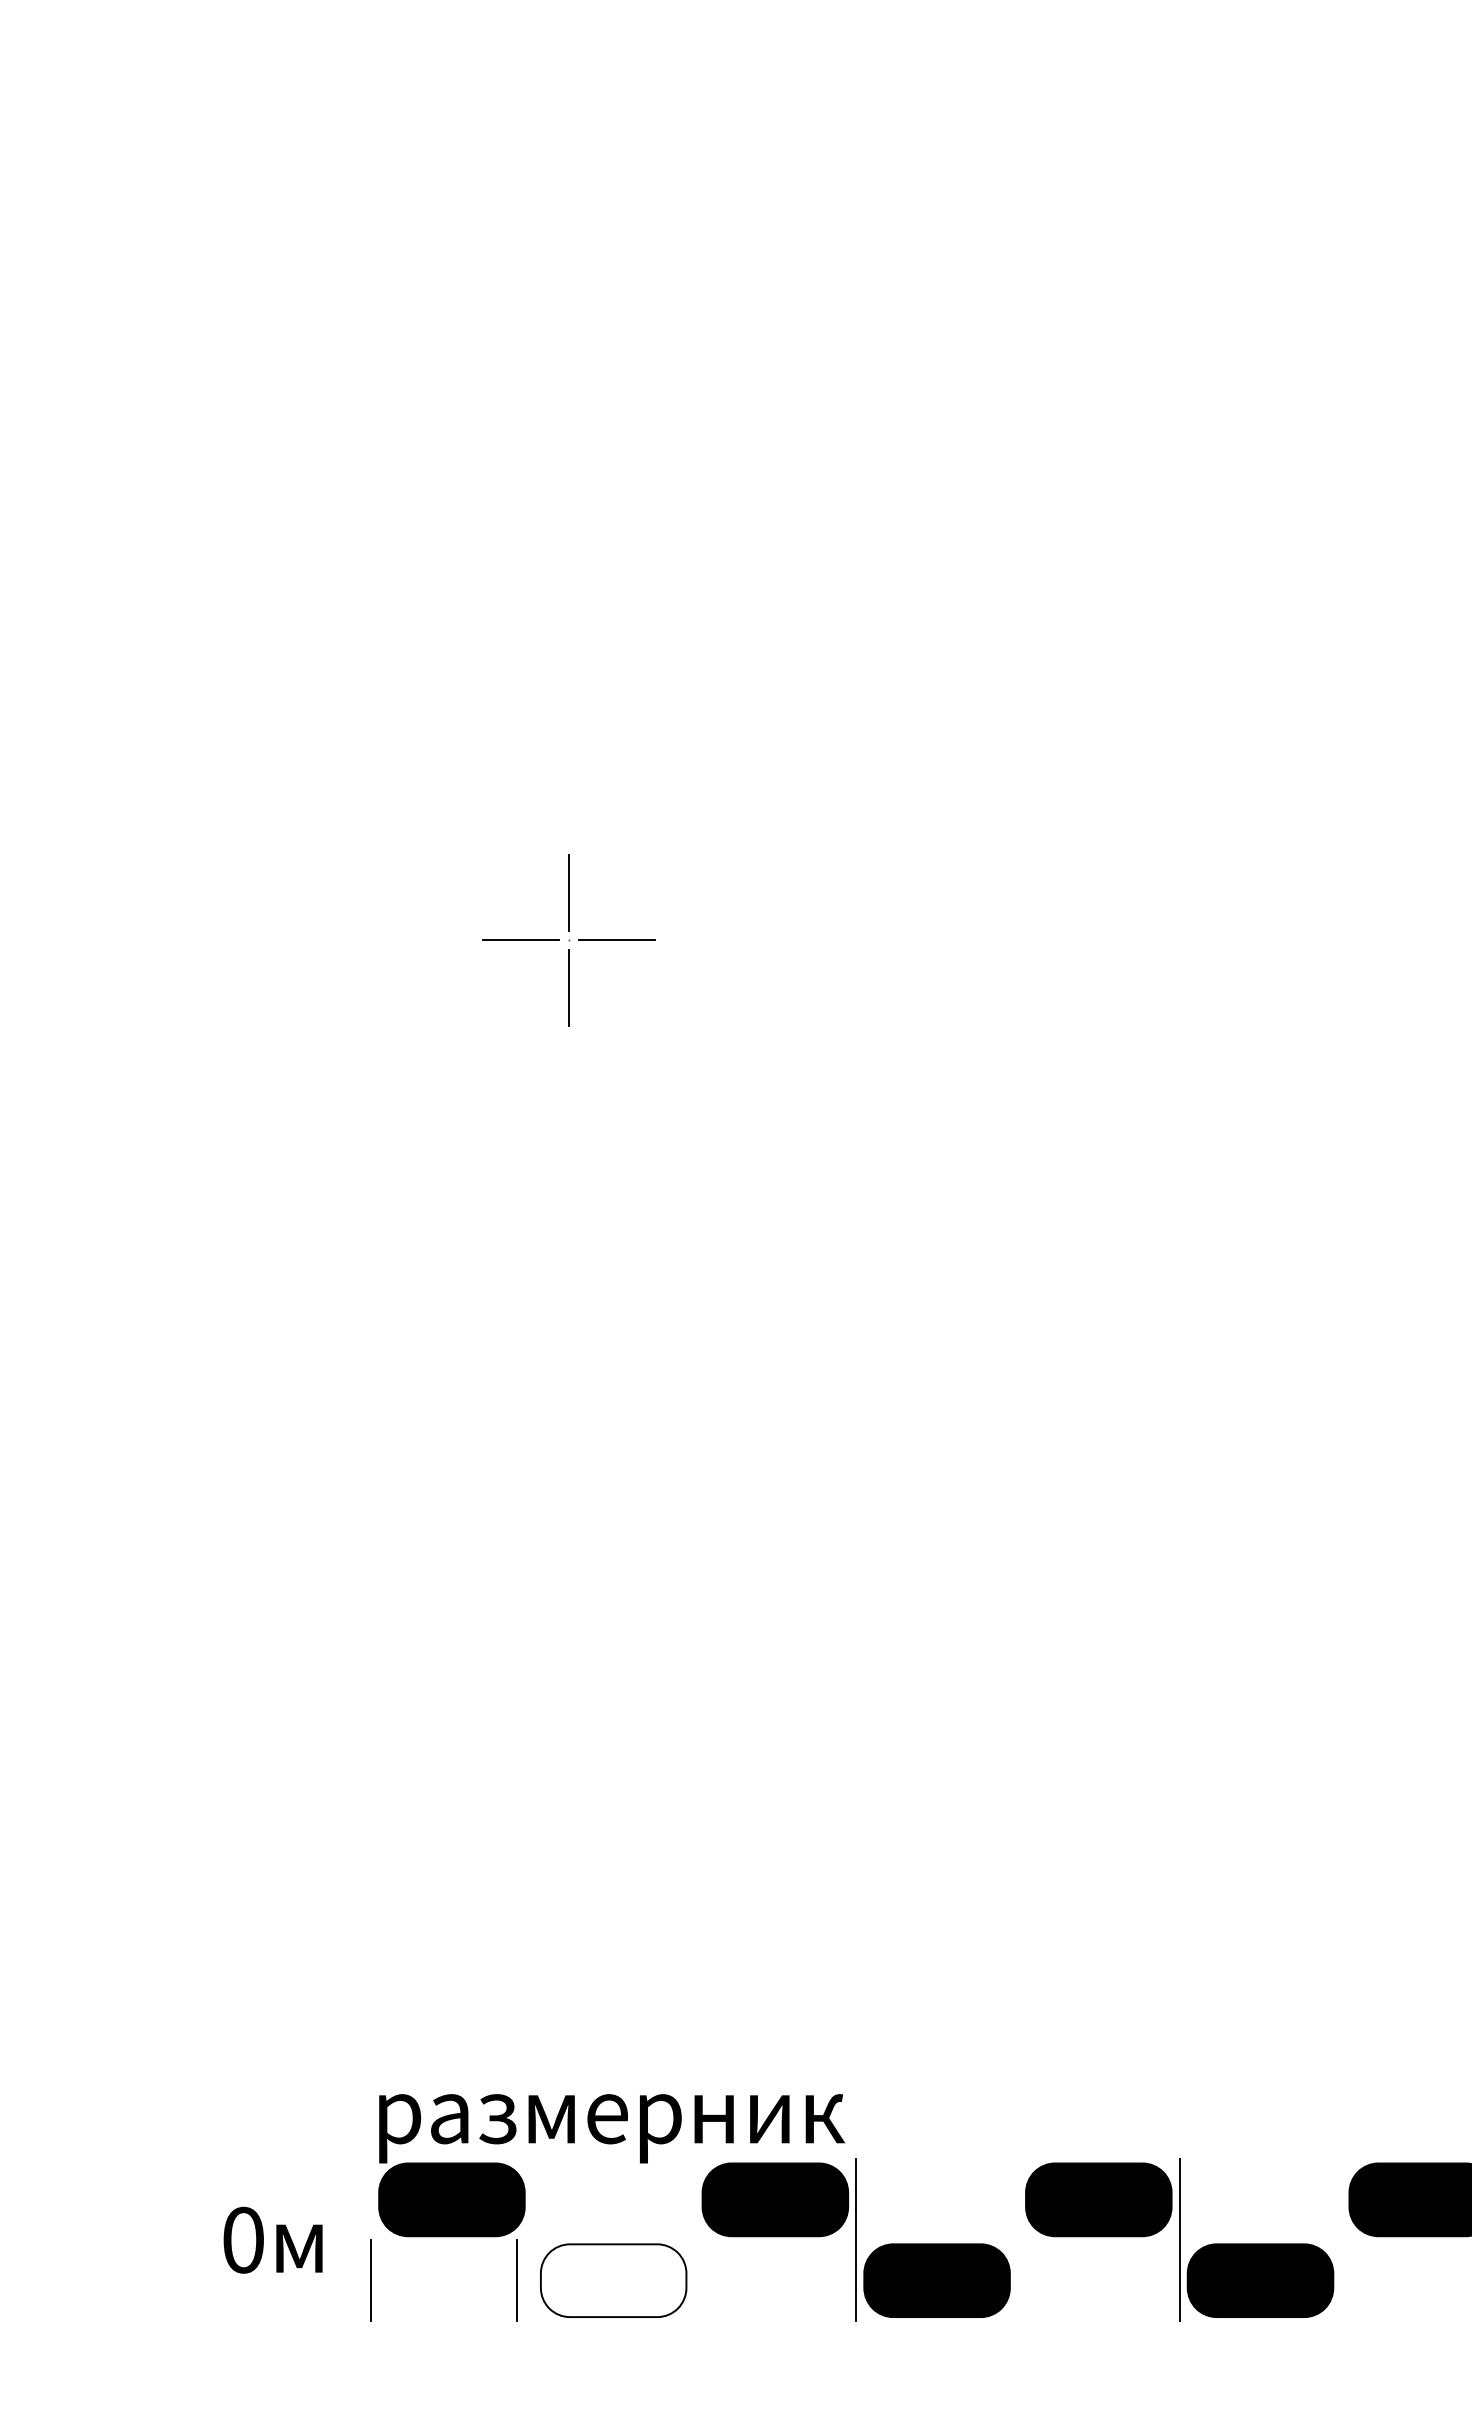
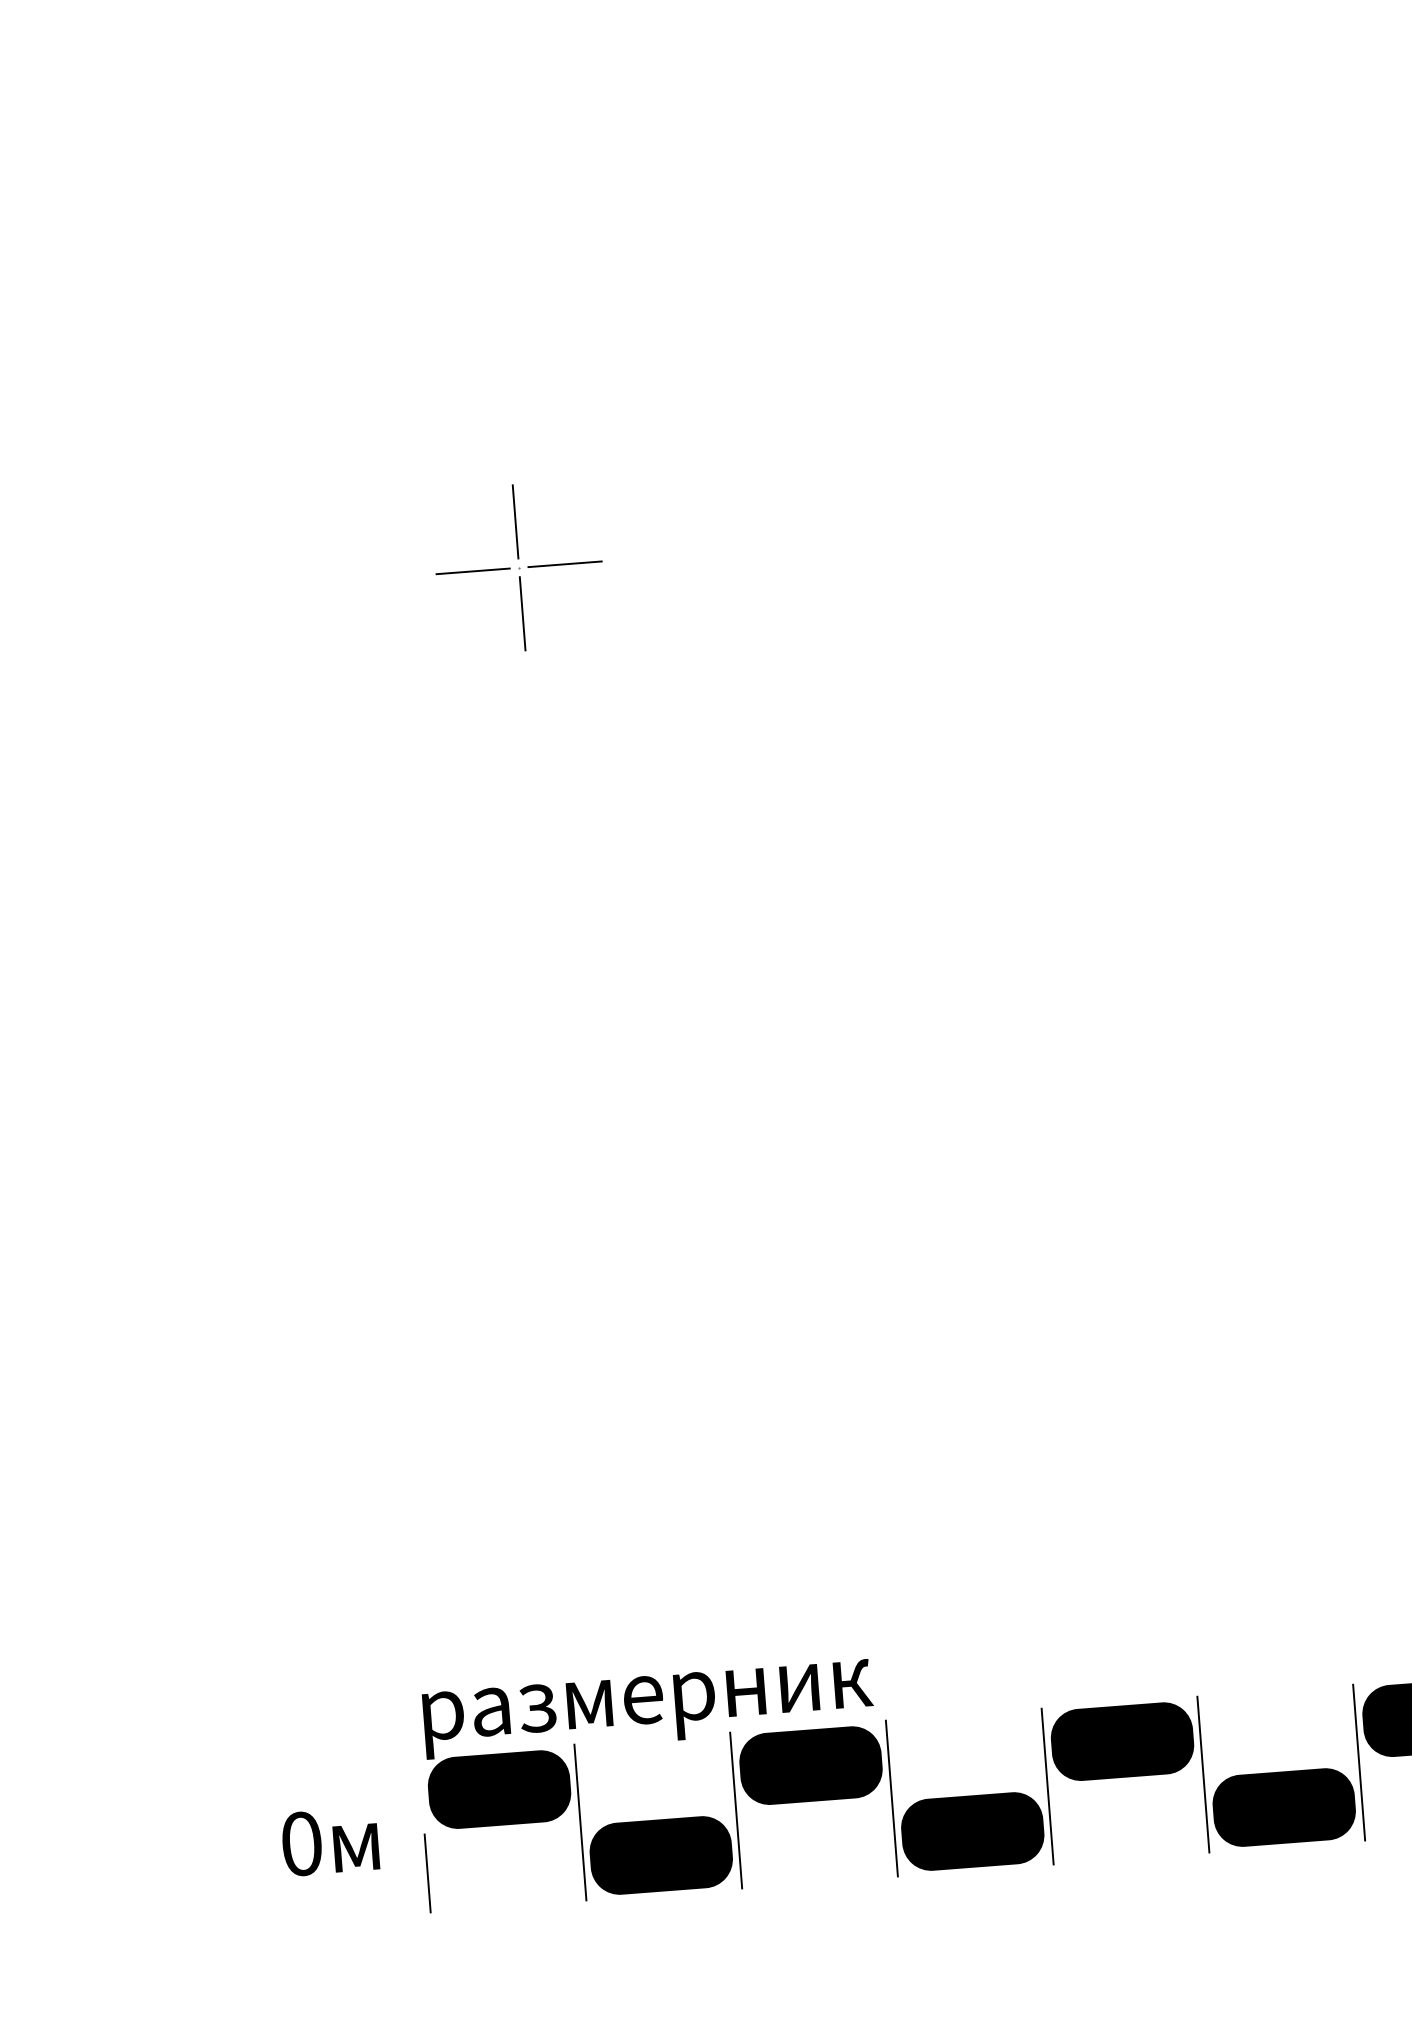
line: (532, 2240) -> (580, 1822), added
line: (694, 2240) -> (736, 1810), added
line: (1017, 2240) -> (1047, 1786), added
line: (1341, 2240) -> (1359, 1762), added
line: (516, 2280) -> (567, 1862), removed
fill: (613, 2280) -> (661, 1855), added

